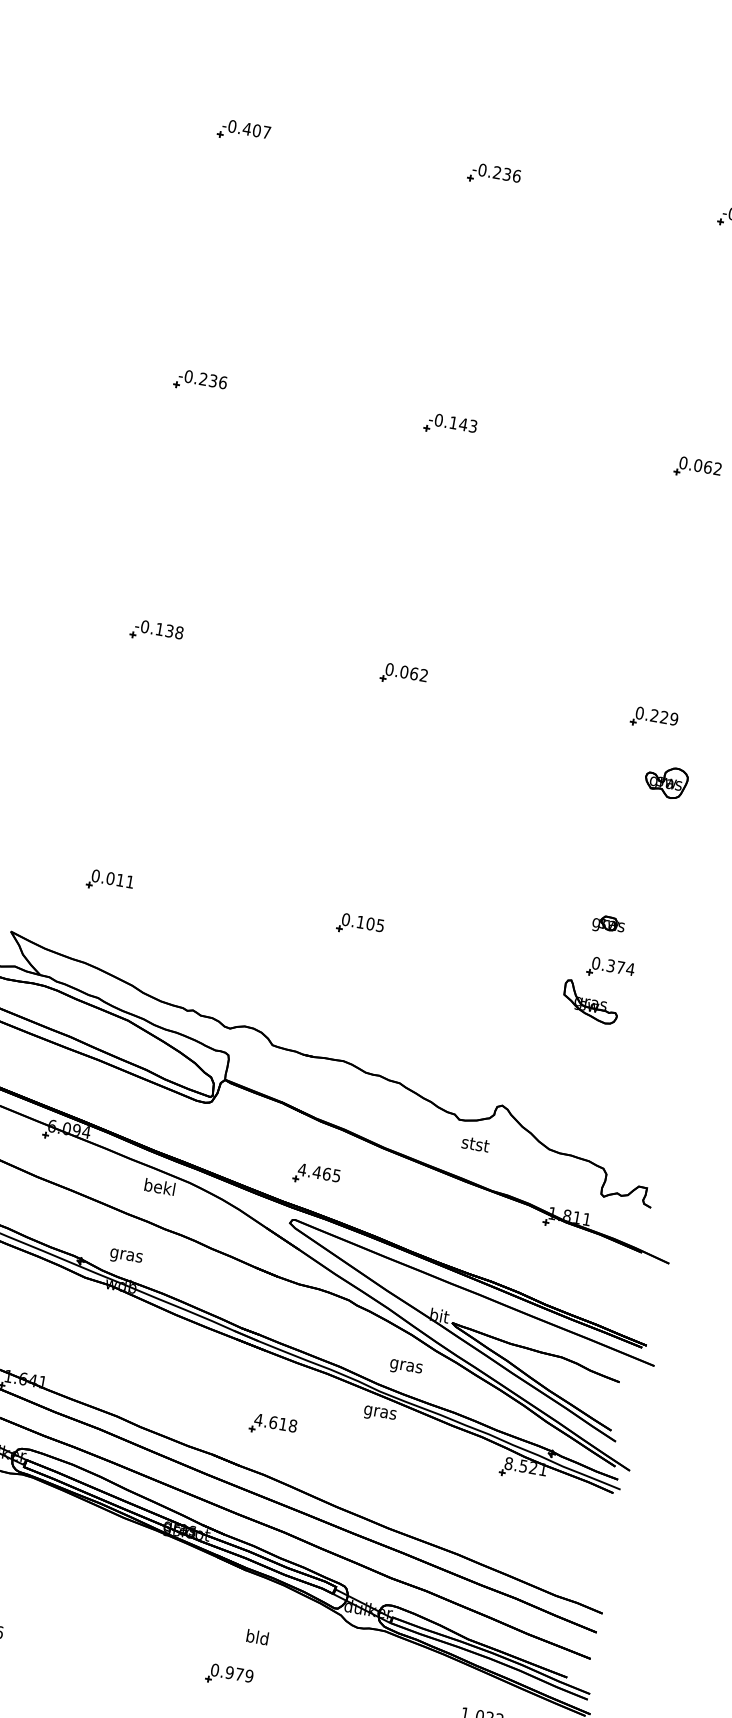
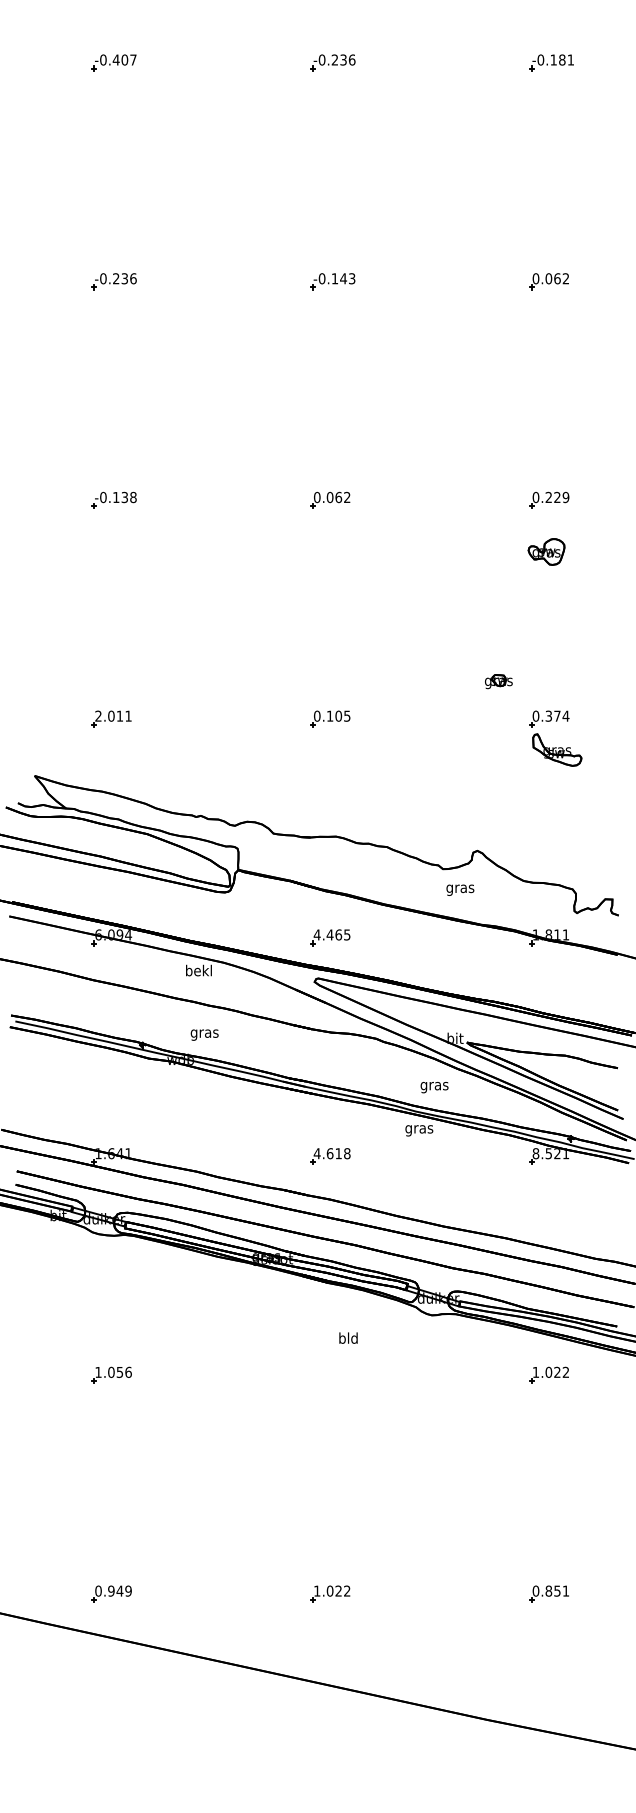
part: (666, 781) -> (546, 551), moved
text: (95, 875) -> (98, 715), 0.011 -> 2.011
part: (608, 924) -> (498, 681), moved
part: (591, 1001) -> (557, 749), moved
text: (475, 1145) -> (460, 888), stst -> gras
text: (126, 1256) -> (204, 1034), moved
part: (229, 1675) -> (330, 1374), removed

